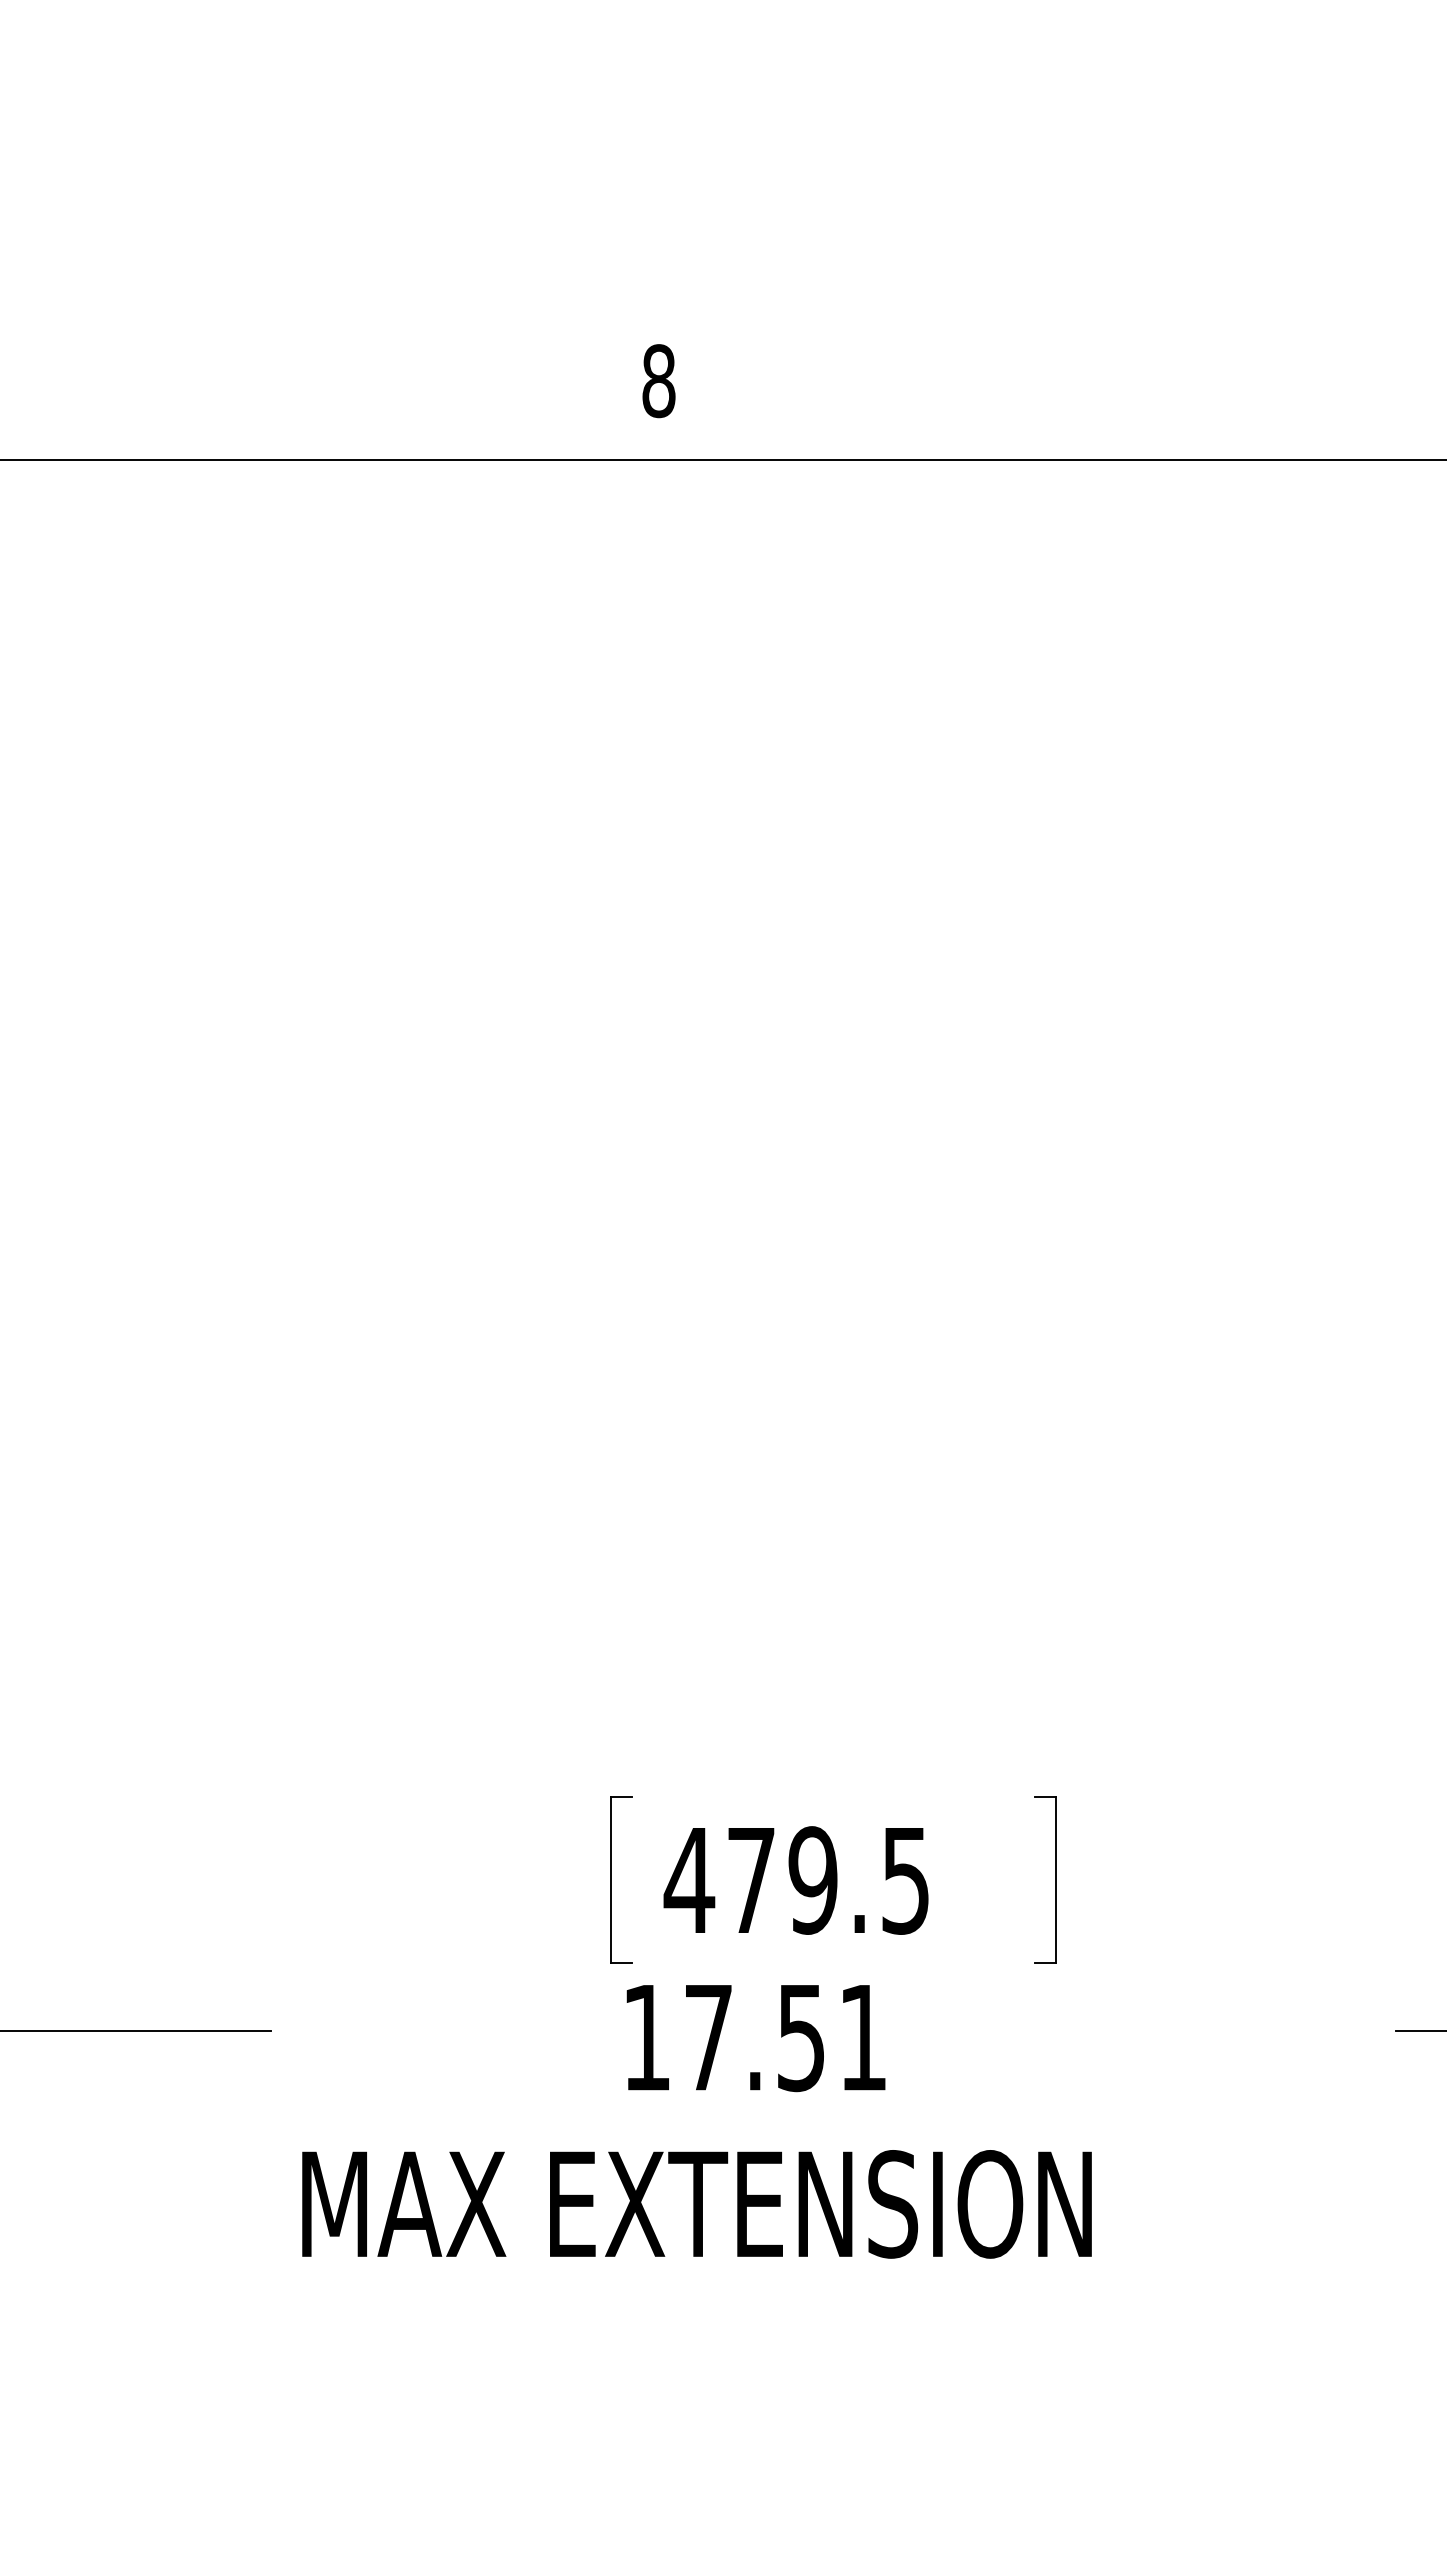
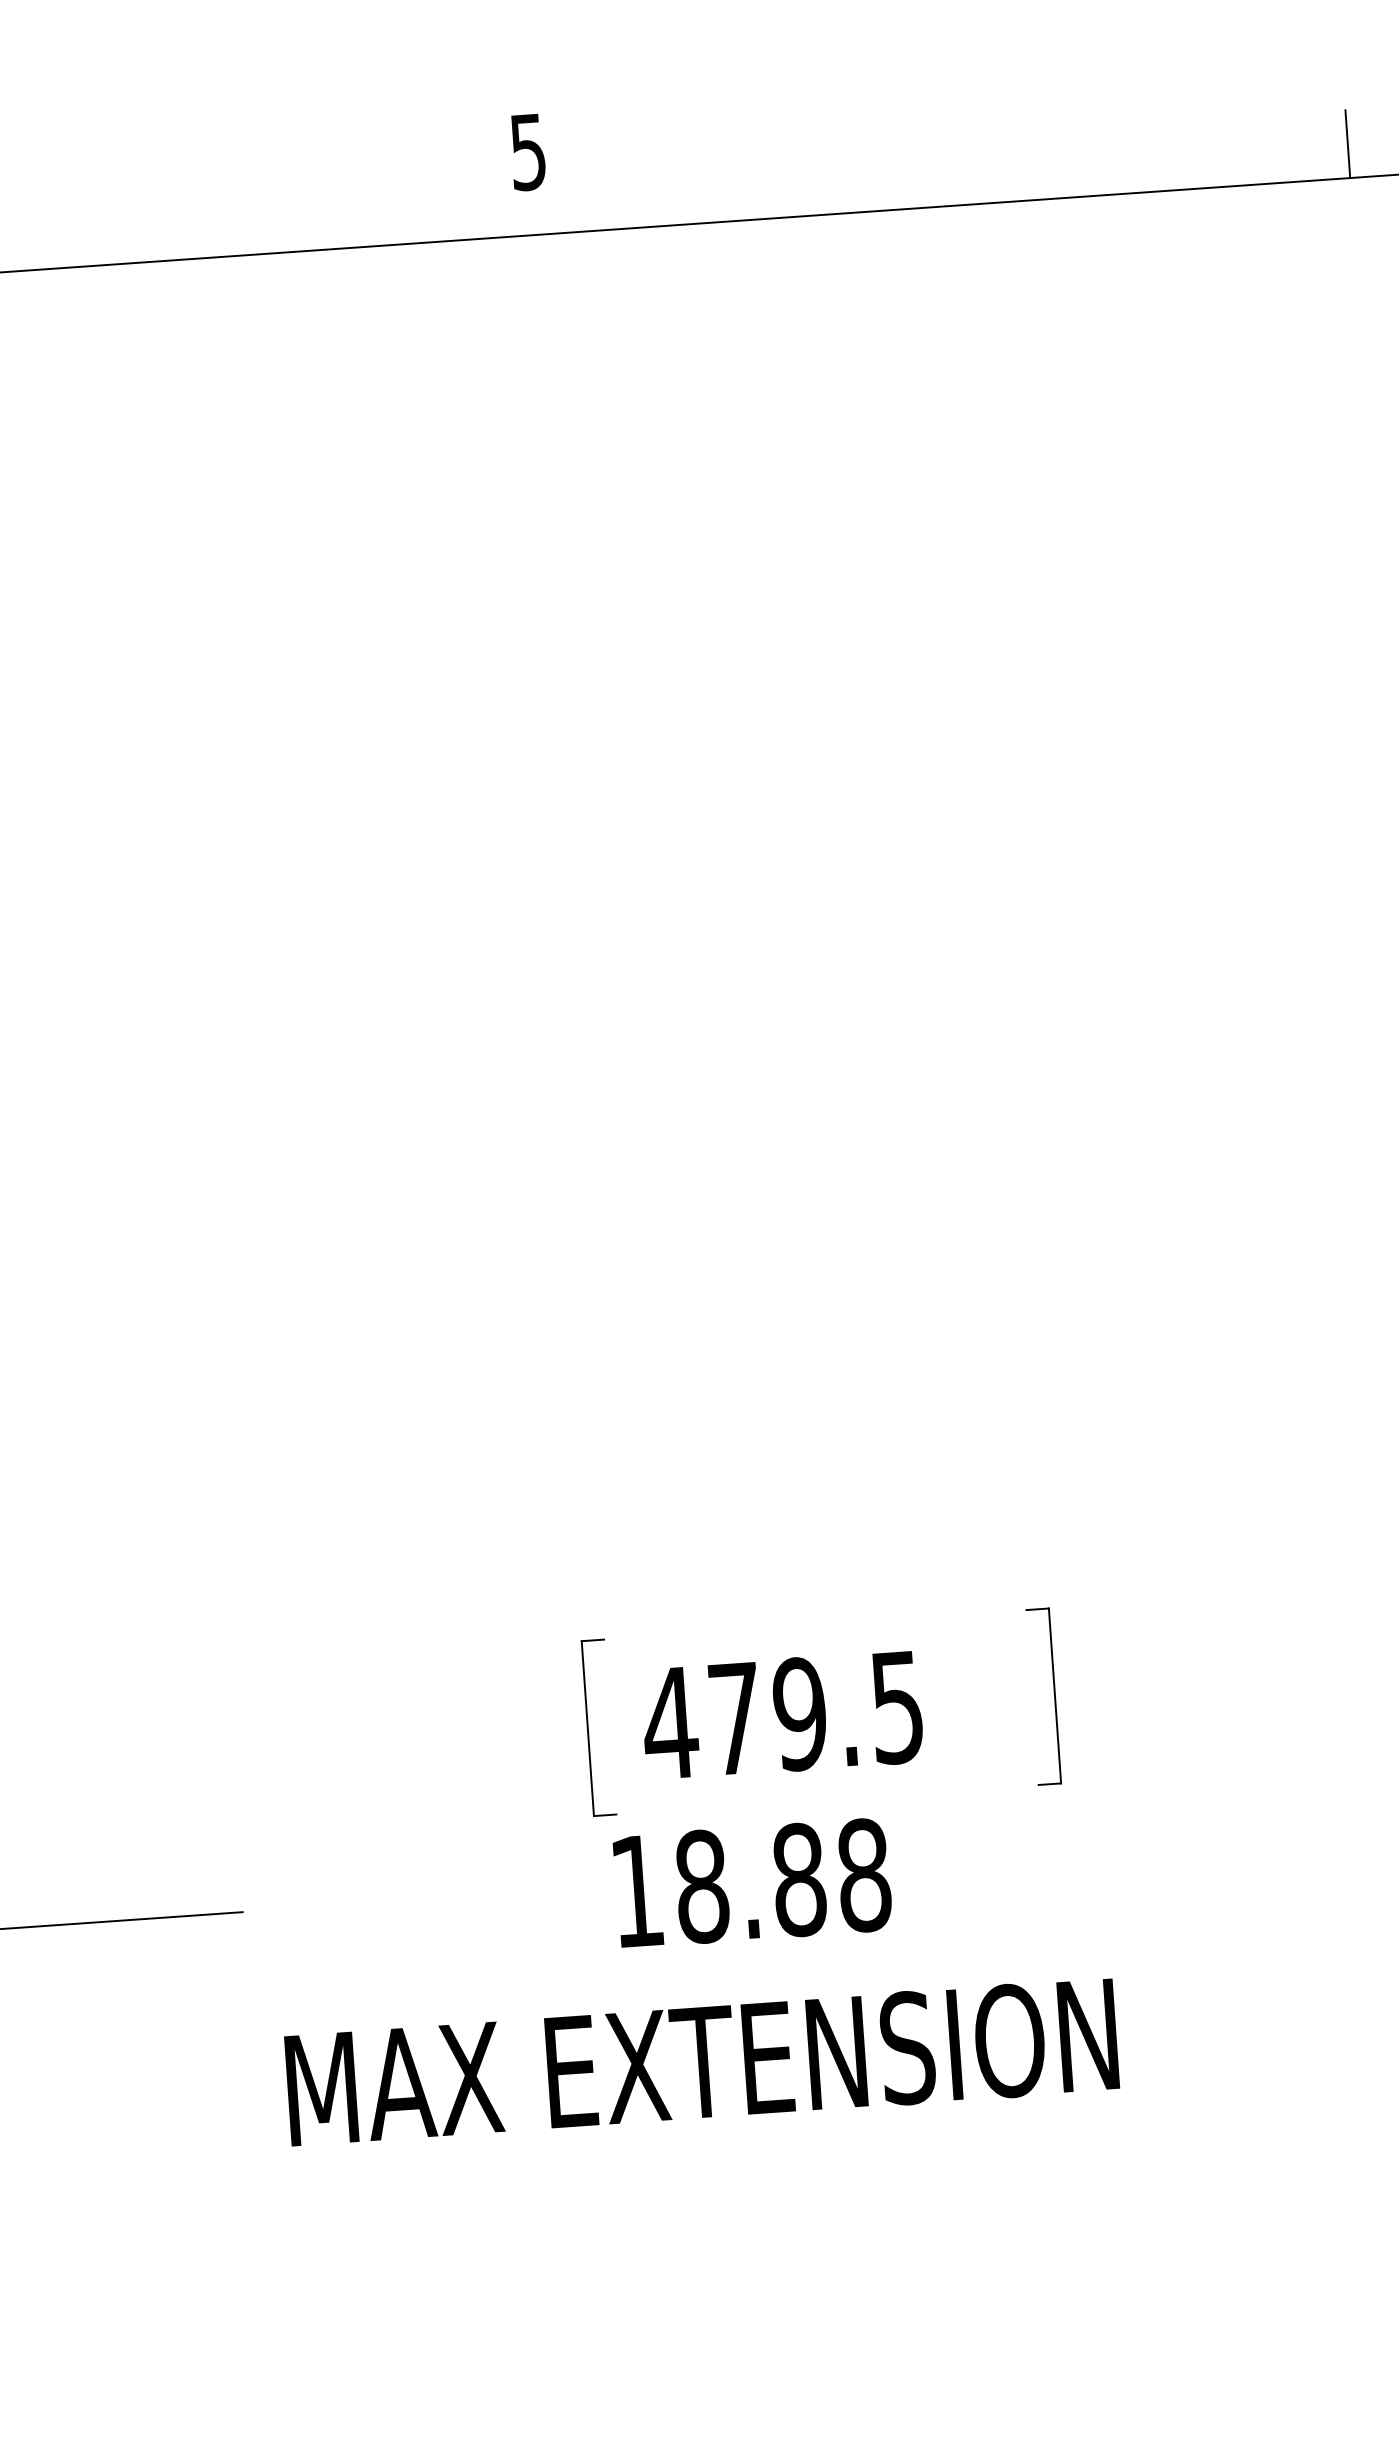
text: (658, 381) -> (527, 152), 8 -> 5
line: (1436, 427) -> (1347, 143), added
text: (785, 2037) -> (782, 1880), 17.51 -> 18.88

